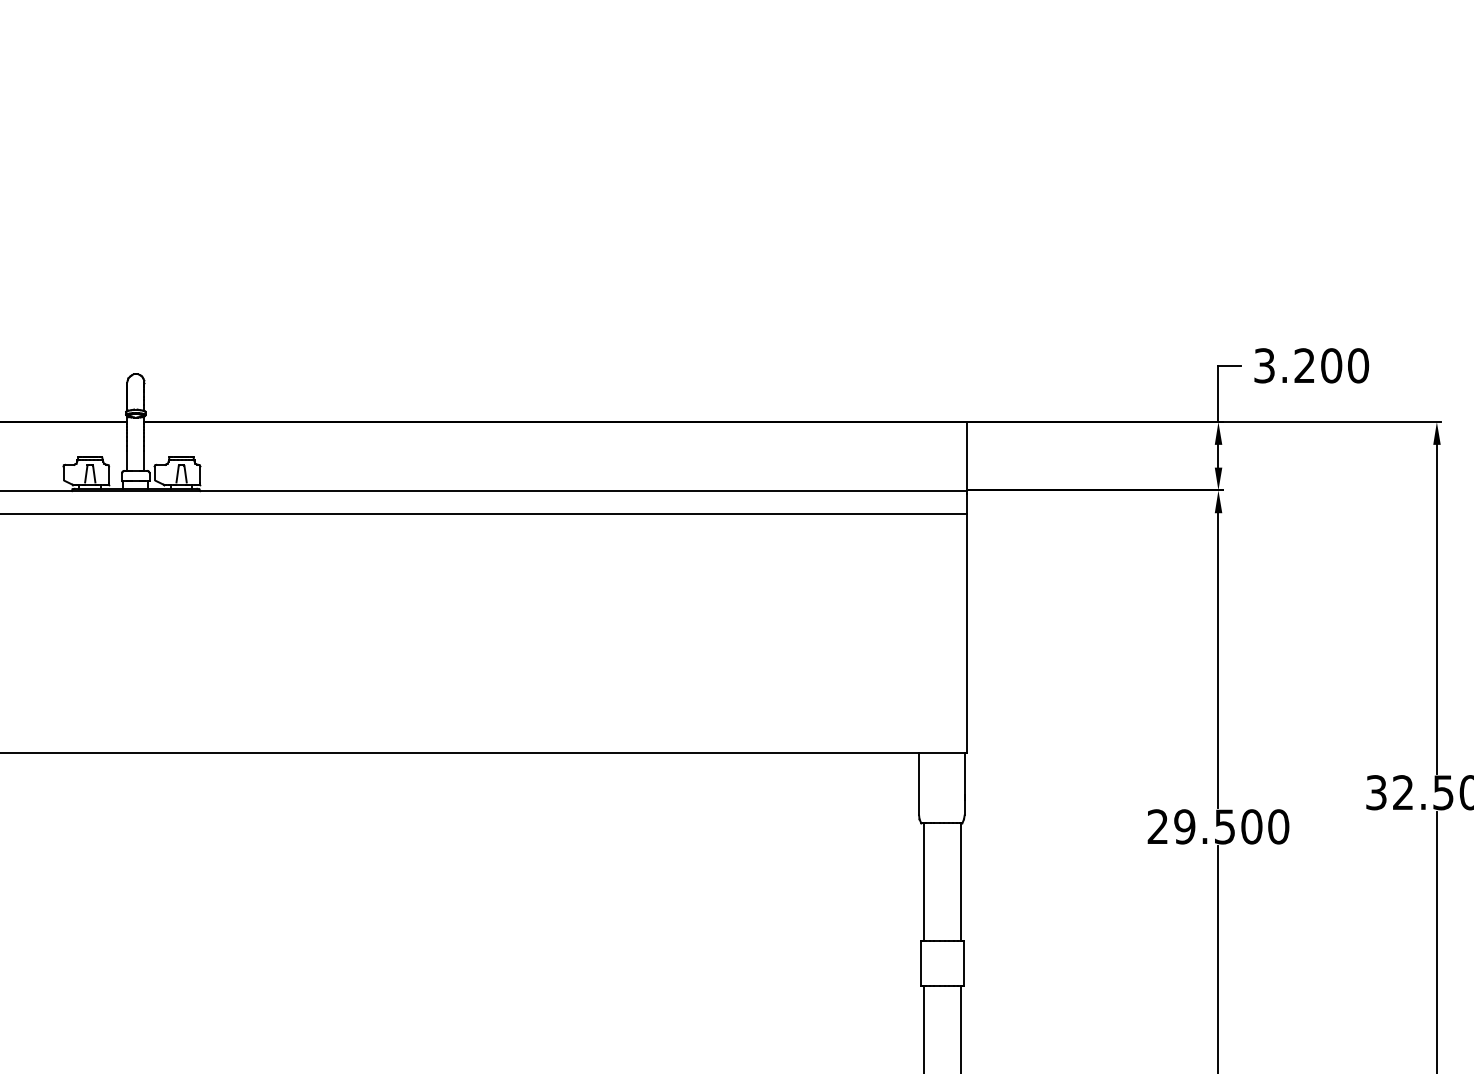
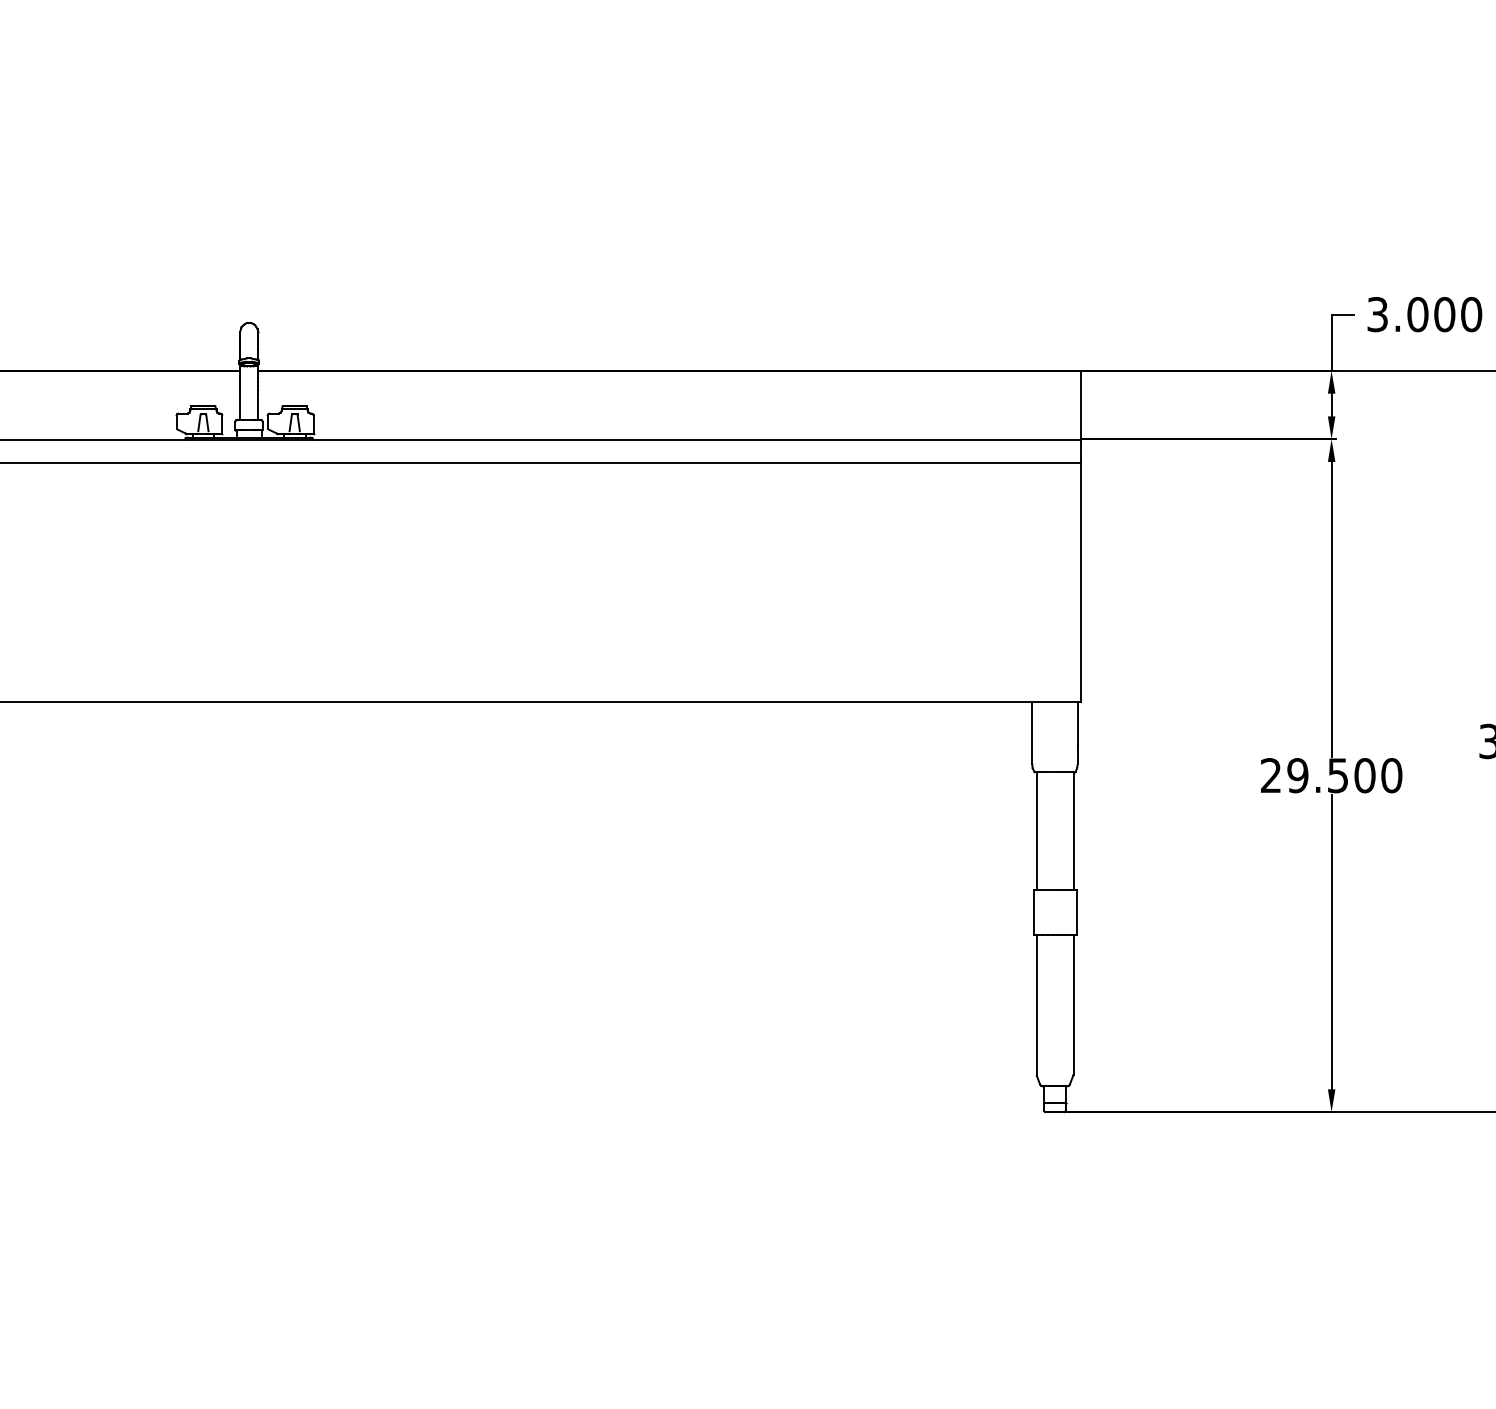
text: (1304, 365) -> (1417, 314), 3.200 -> 3.000

